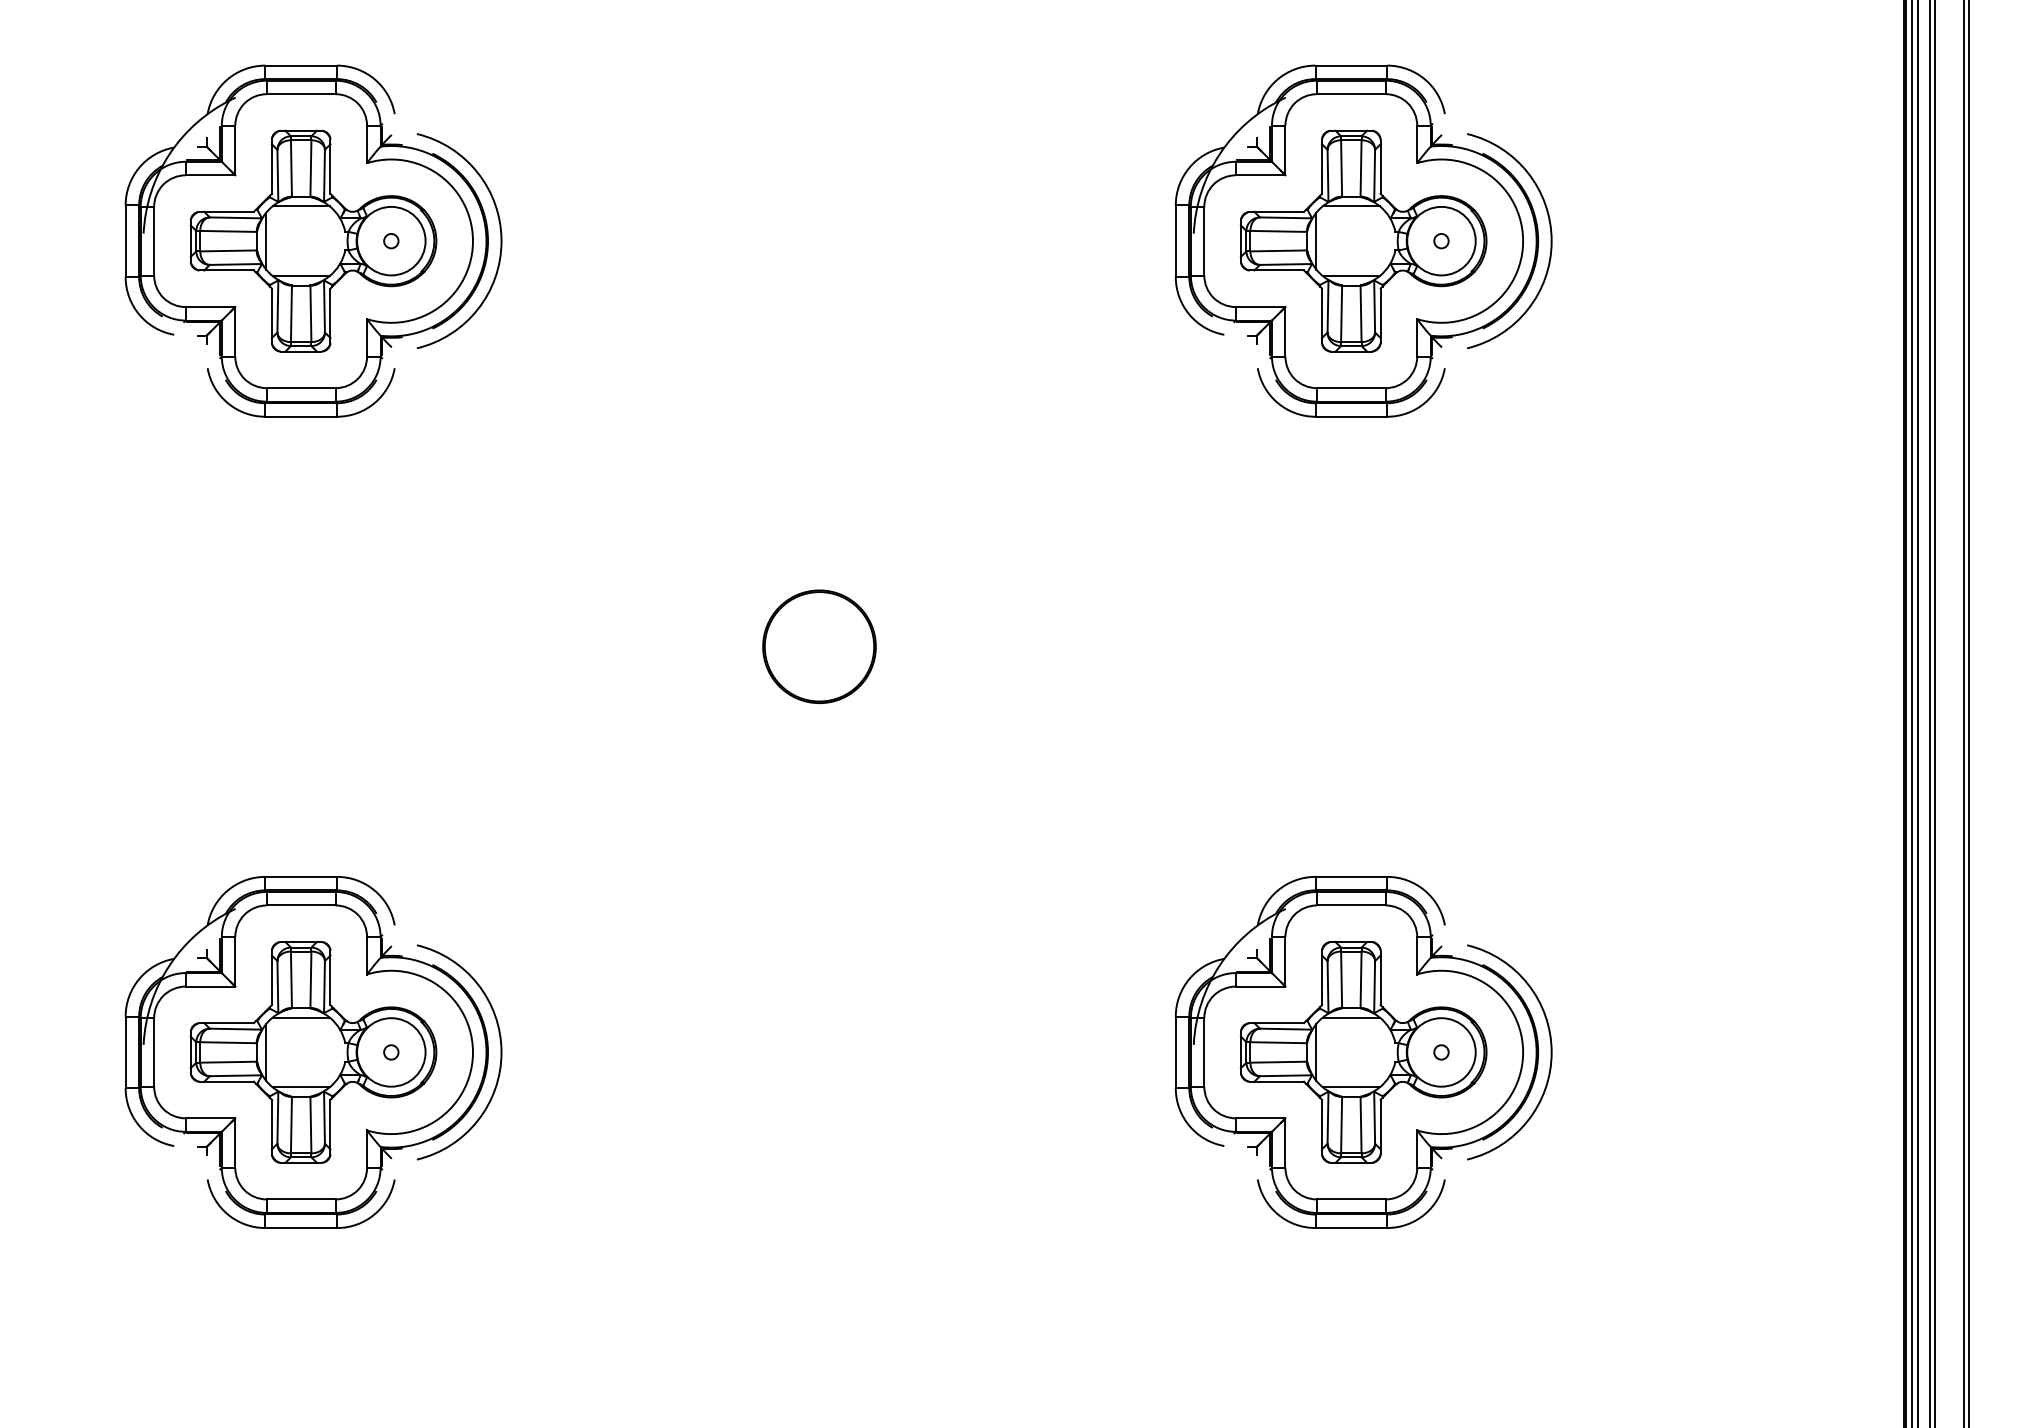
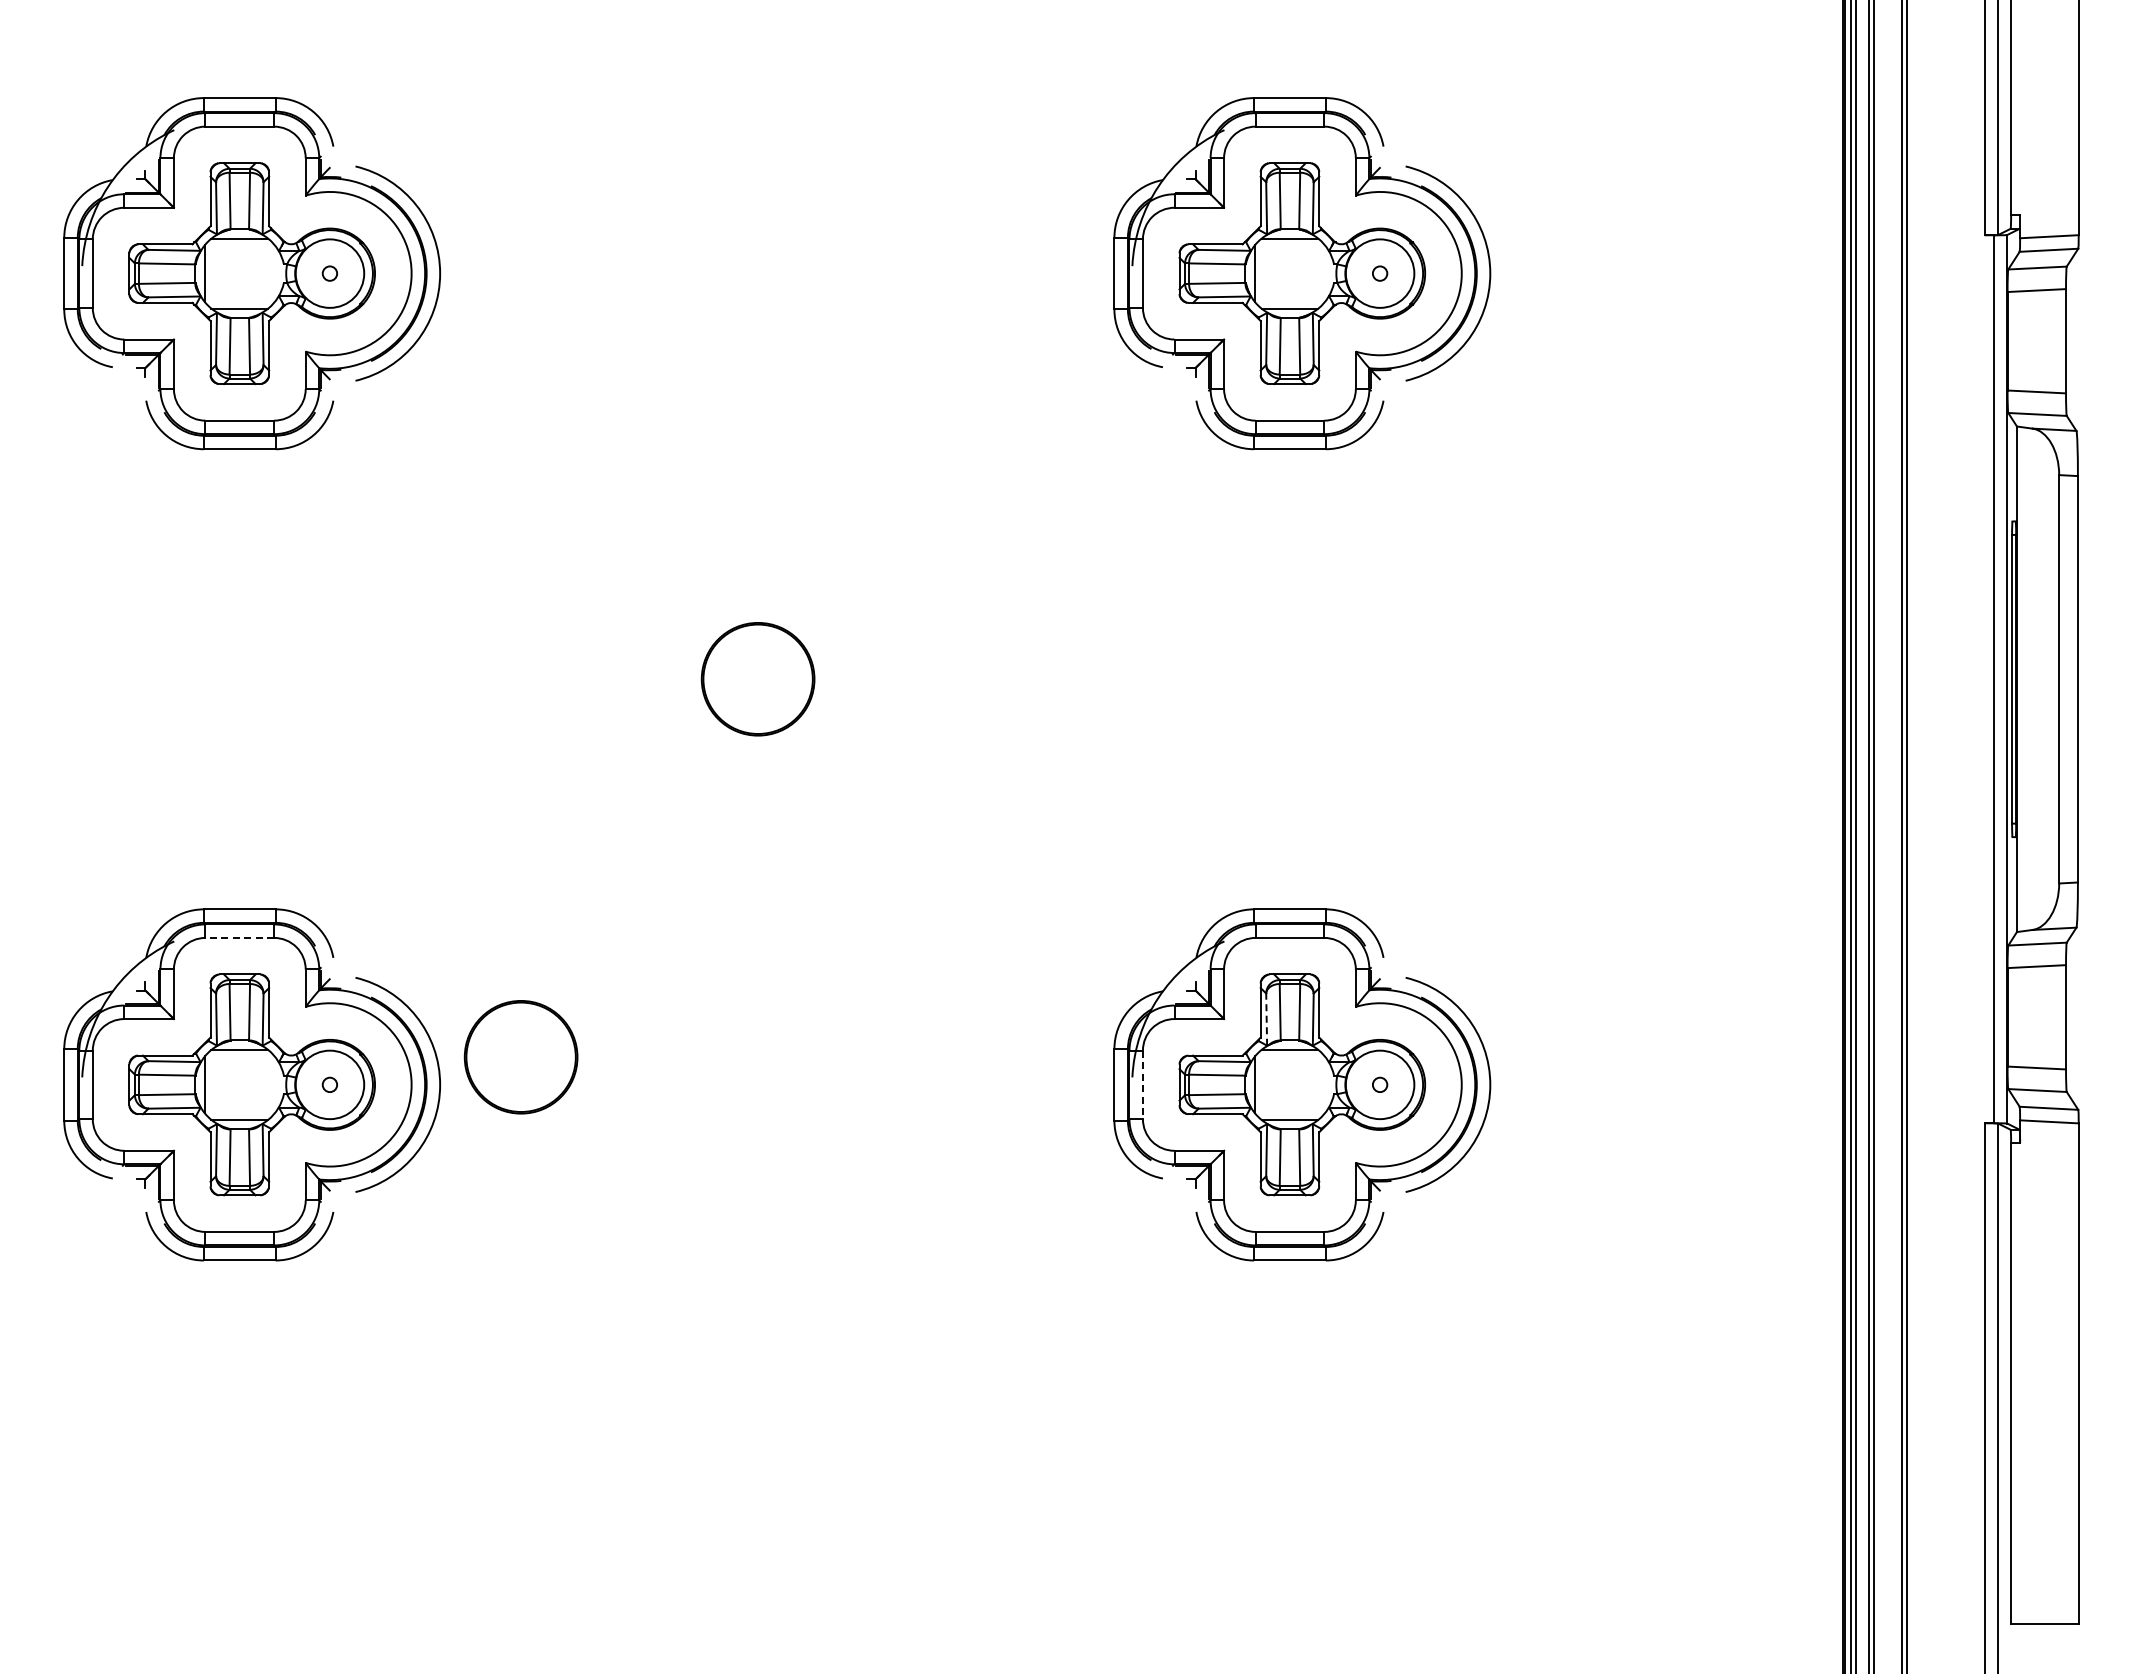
line: (300, 905) -> (239, 937), solid -> dashed
line: (1327, 987) -> (1266, 1019), solid -> dashed
part: (581, 1025) -> (520, 1057), added
line: (1203, 1053) -> (1142, 1085), solid -> dashed

